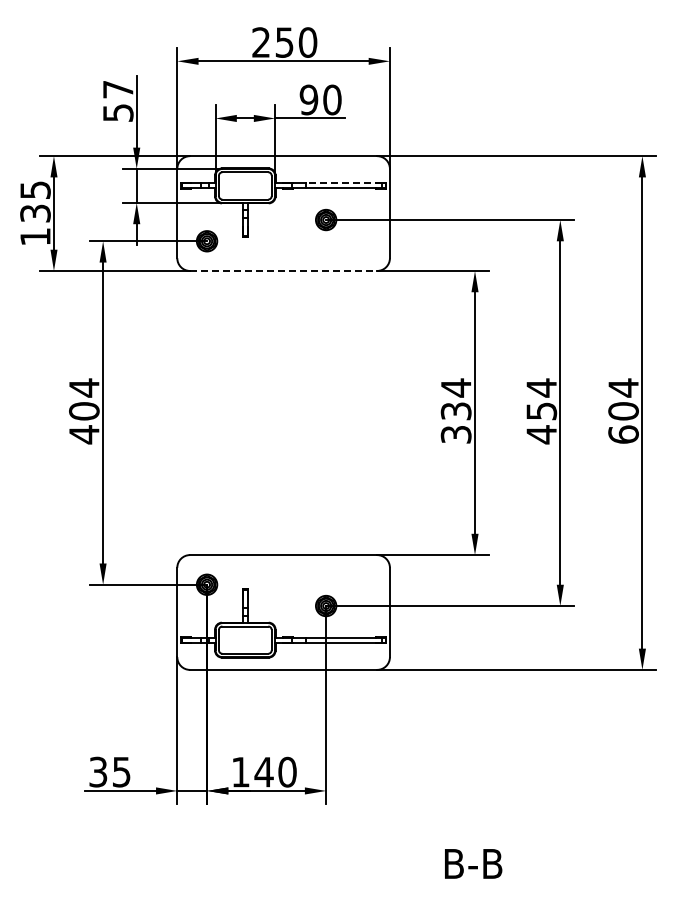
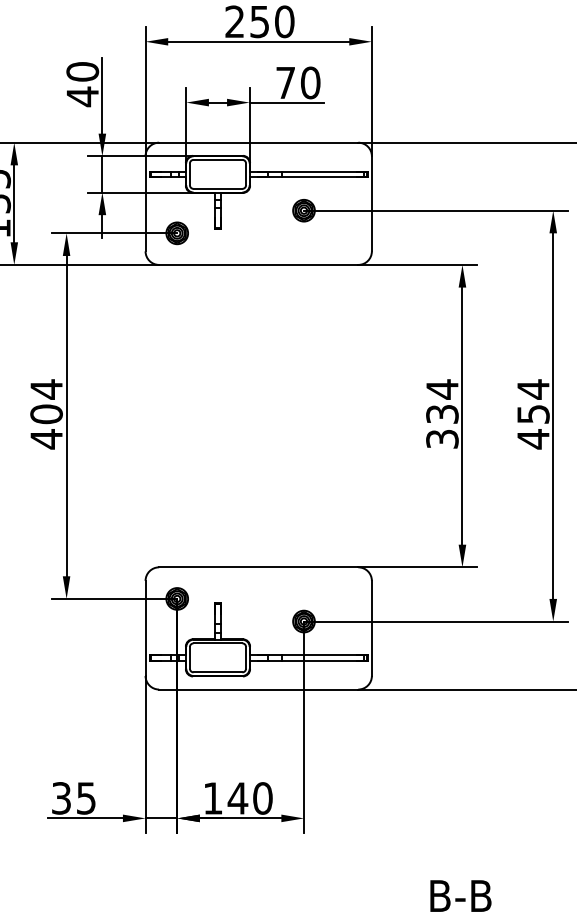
text: (308, 99) -> (285, 82), 90 -> 70
text: (117, 101) -> (81, 84), 57 -> 40
line: (343, 183) -> (322, 171), dashed -> solid
line: (283, 270) -> (258, 264), dashed -> solid

